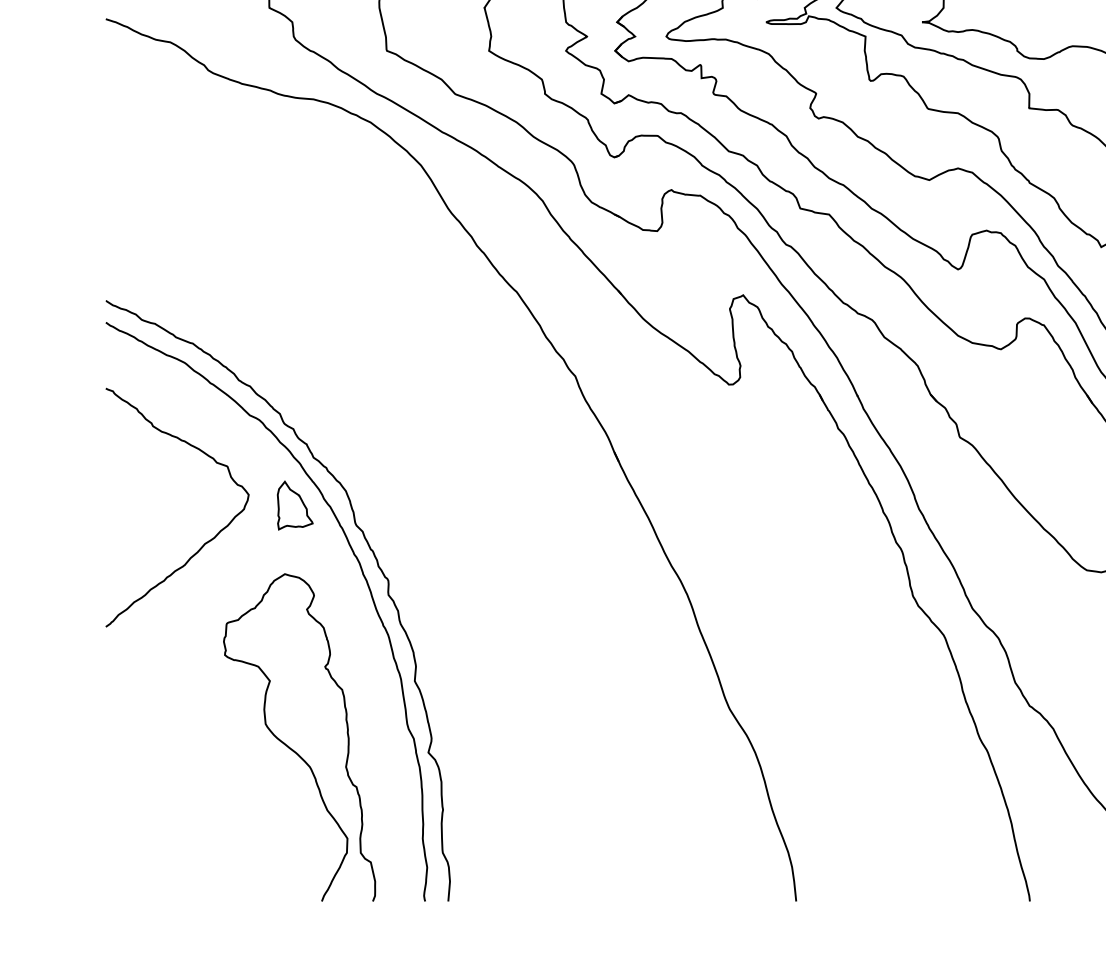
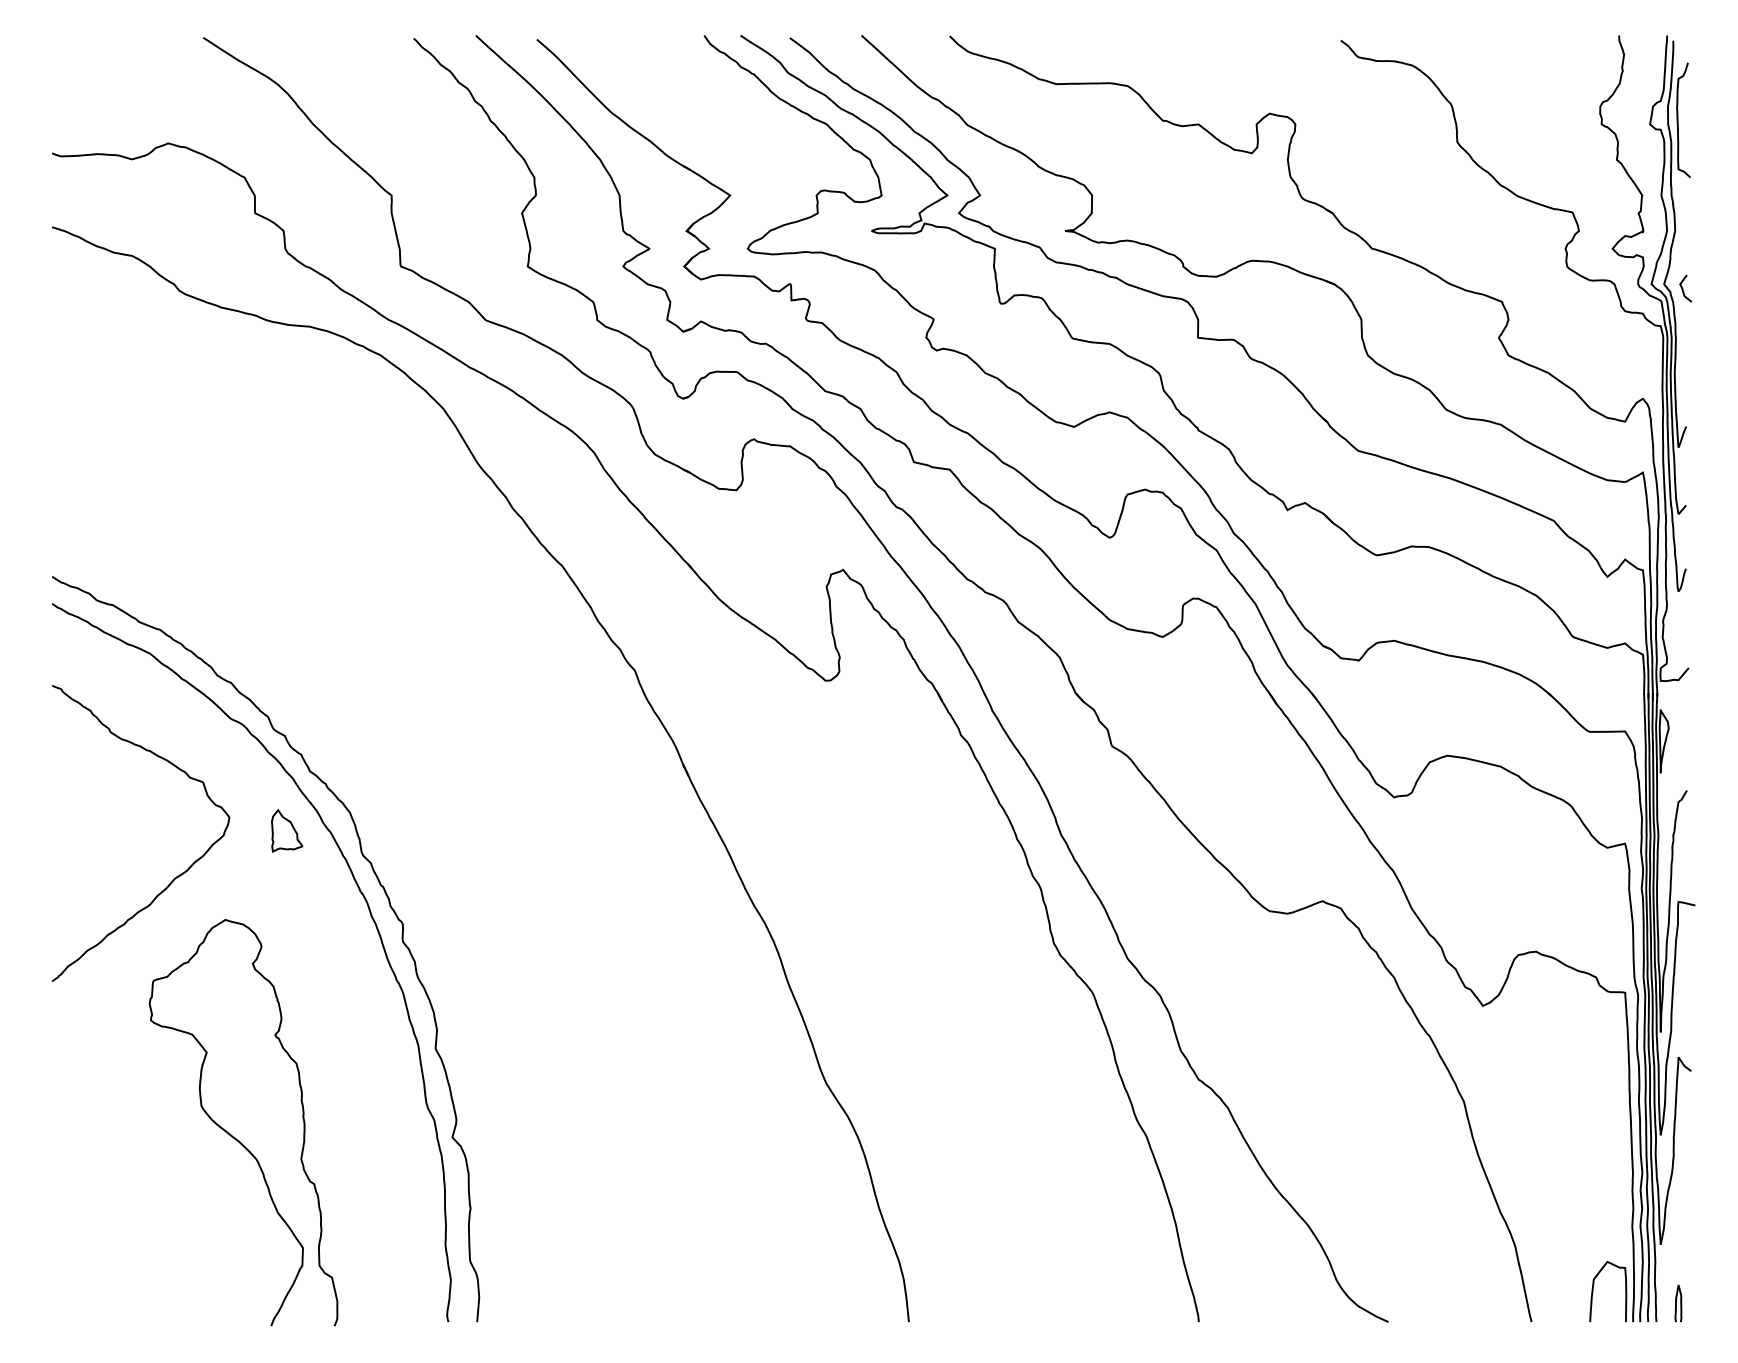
part: (294, 505) -> (286, 830), size x0.7
curve: (289, 747) -> (231, 1134), moved

